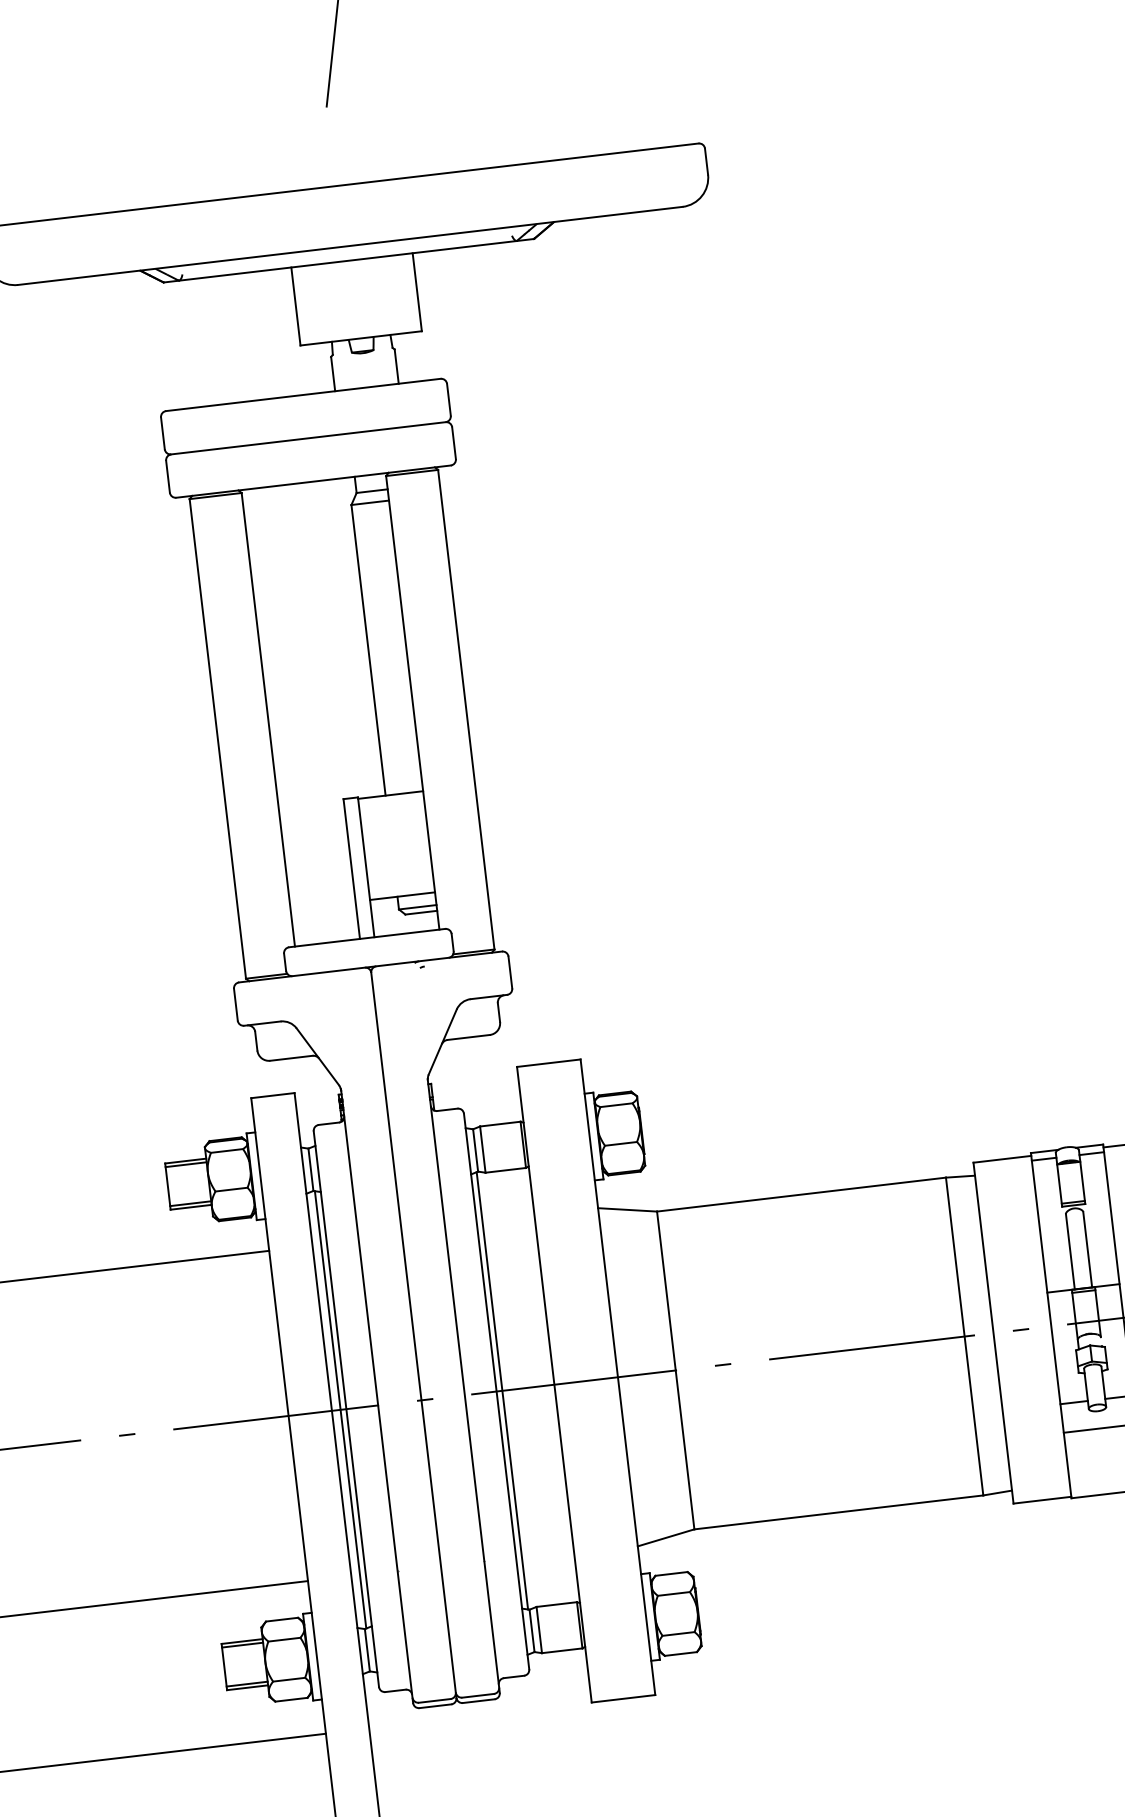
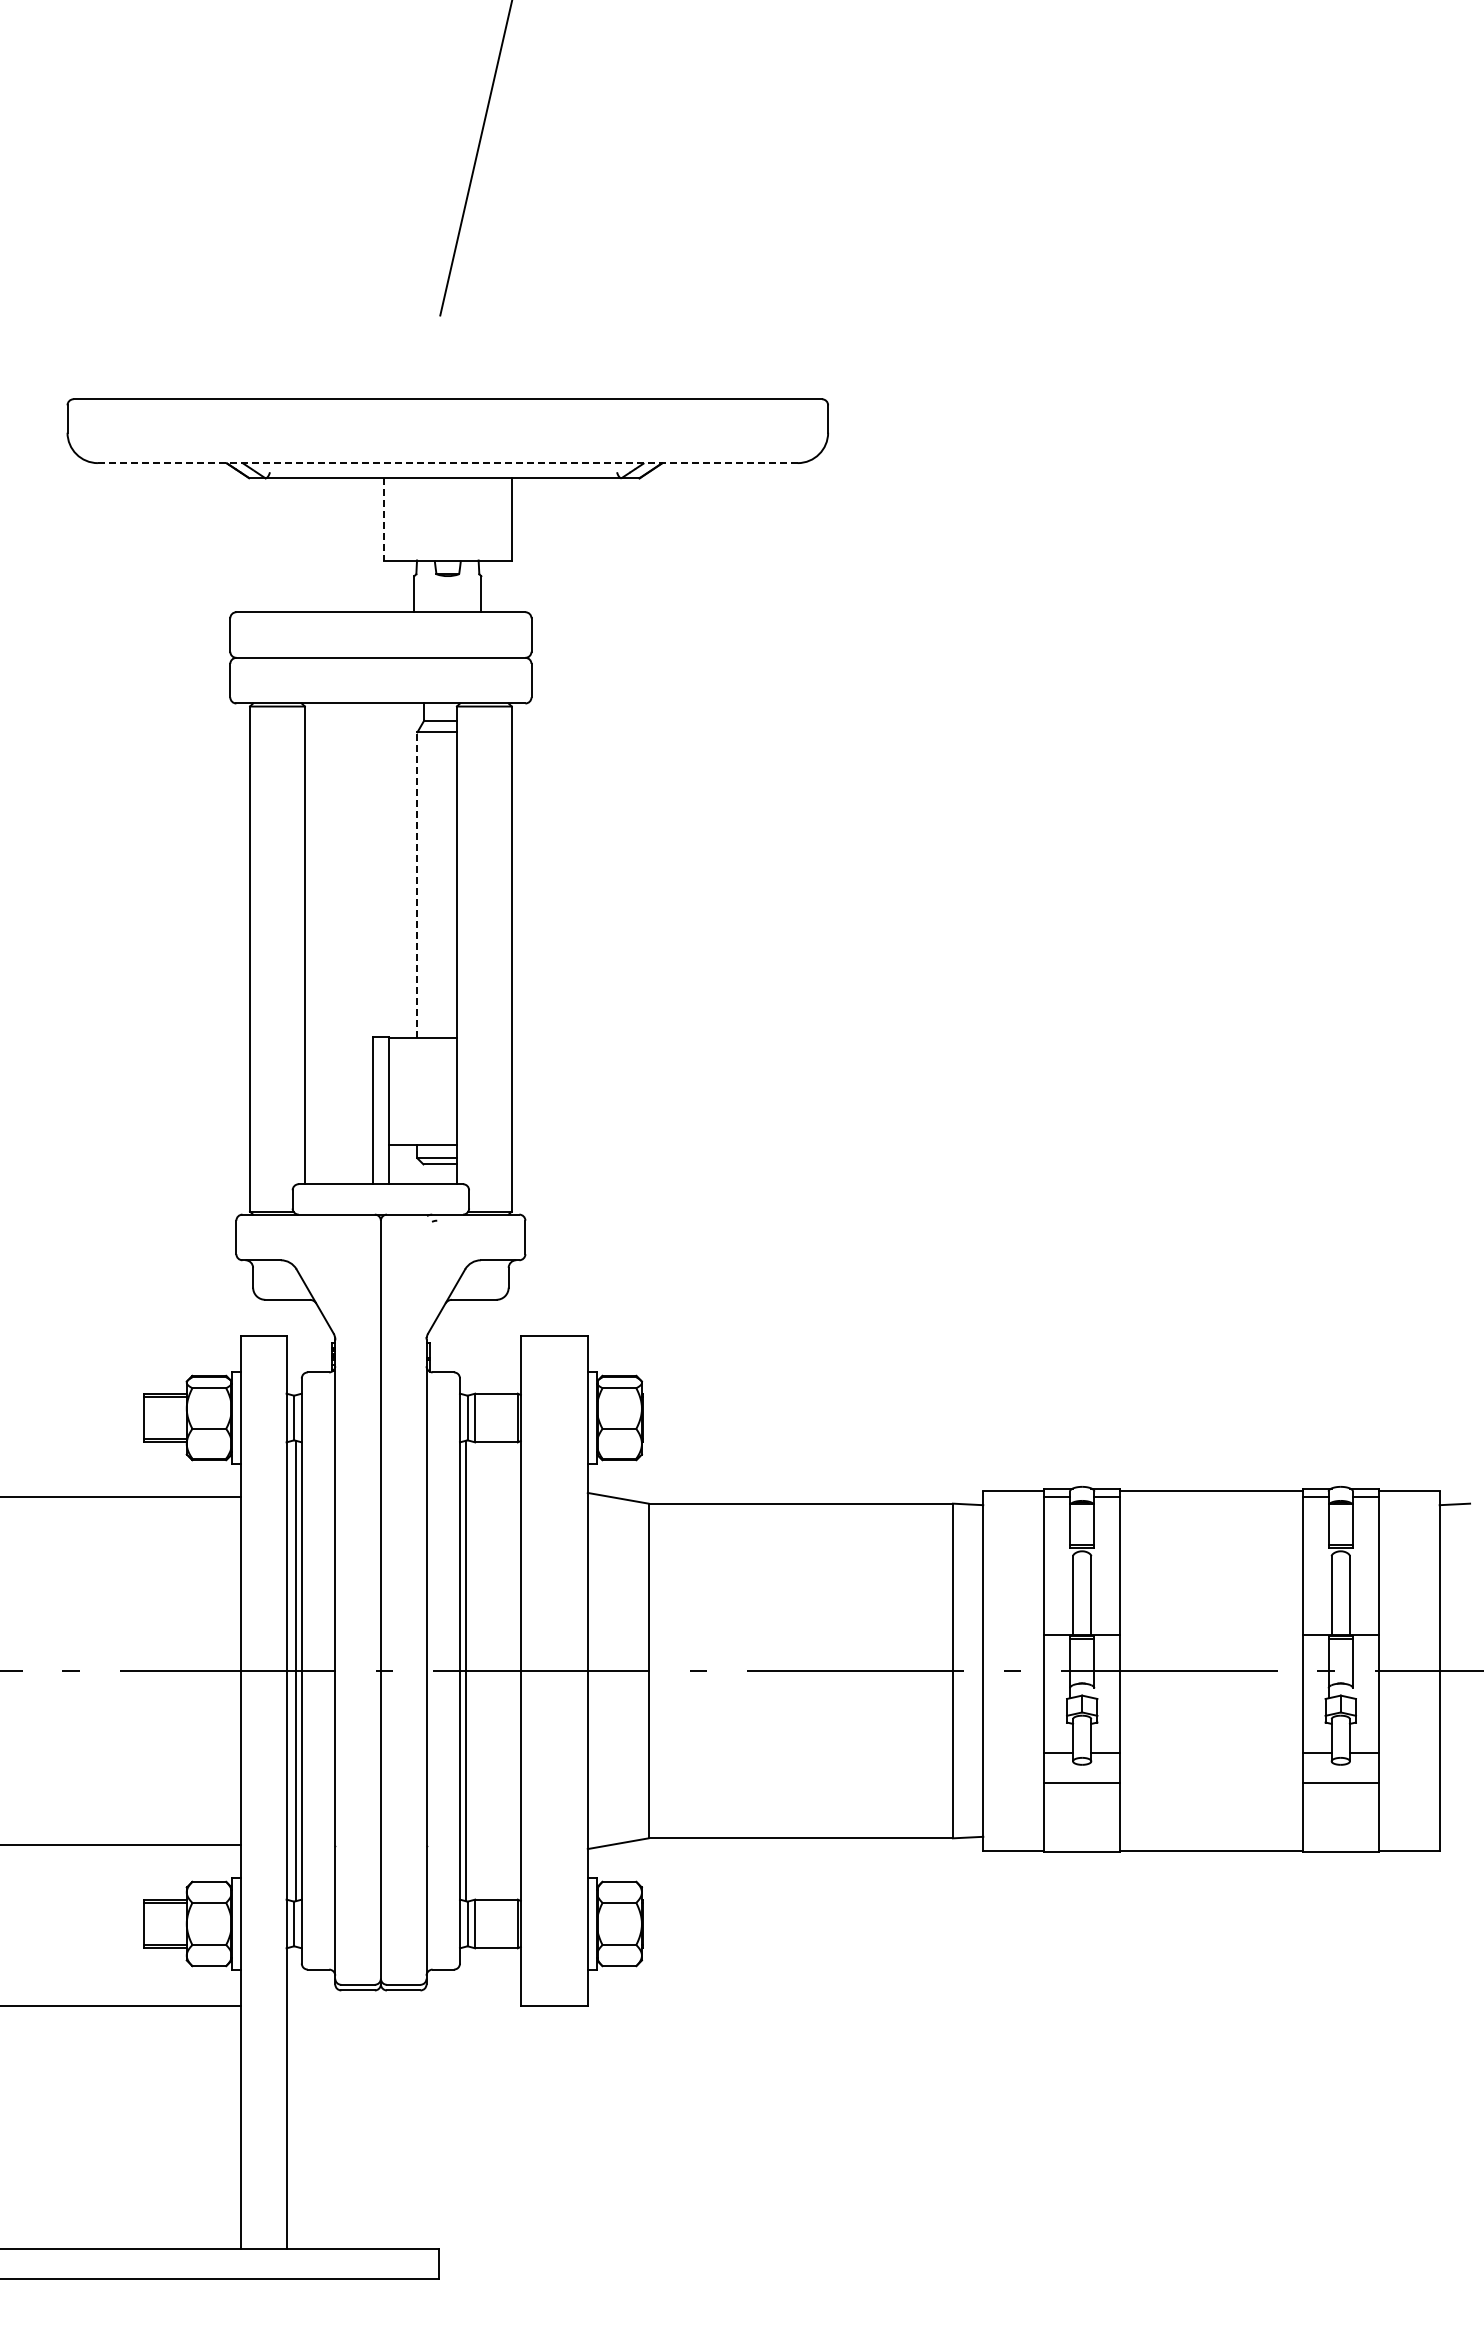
line: (350, 246) -> (447, 463), solid -> dashed
line: (295, 306) -> (383, 519), solid -> dashed
line: (368, 649) -> (417, 884), solid -> dashed

